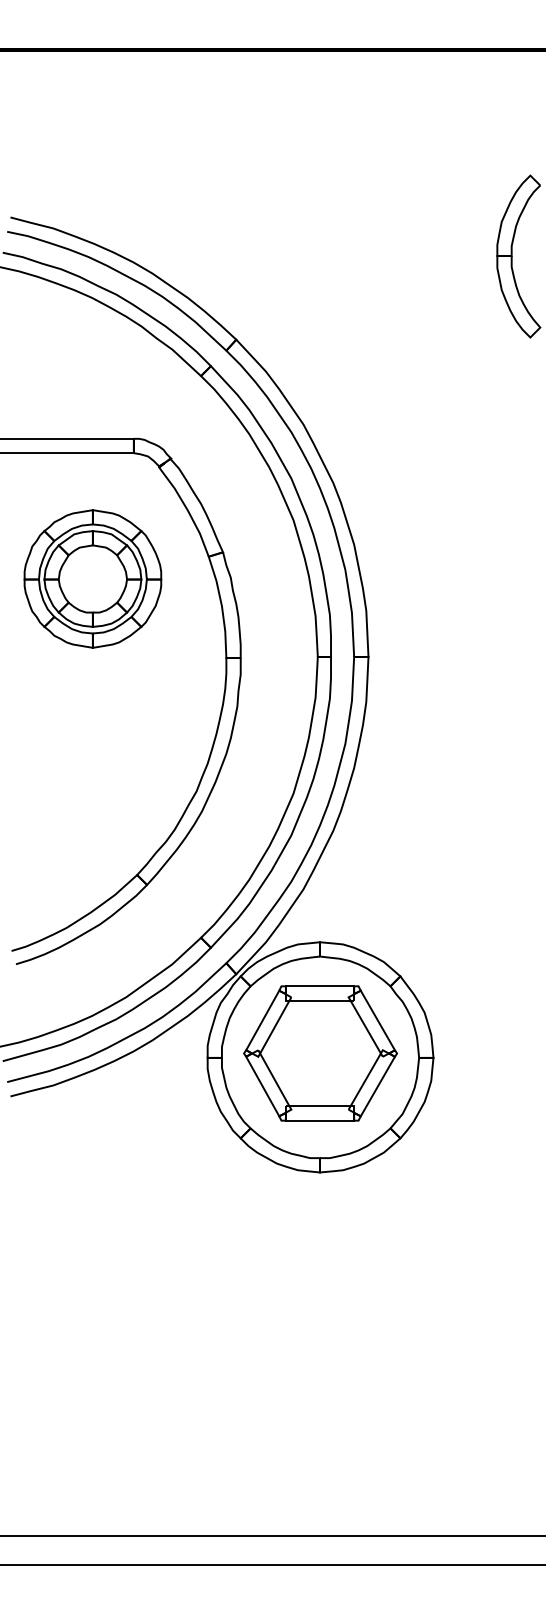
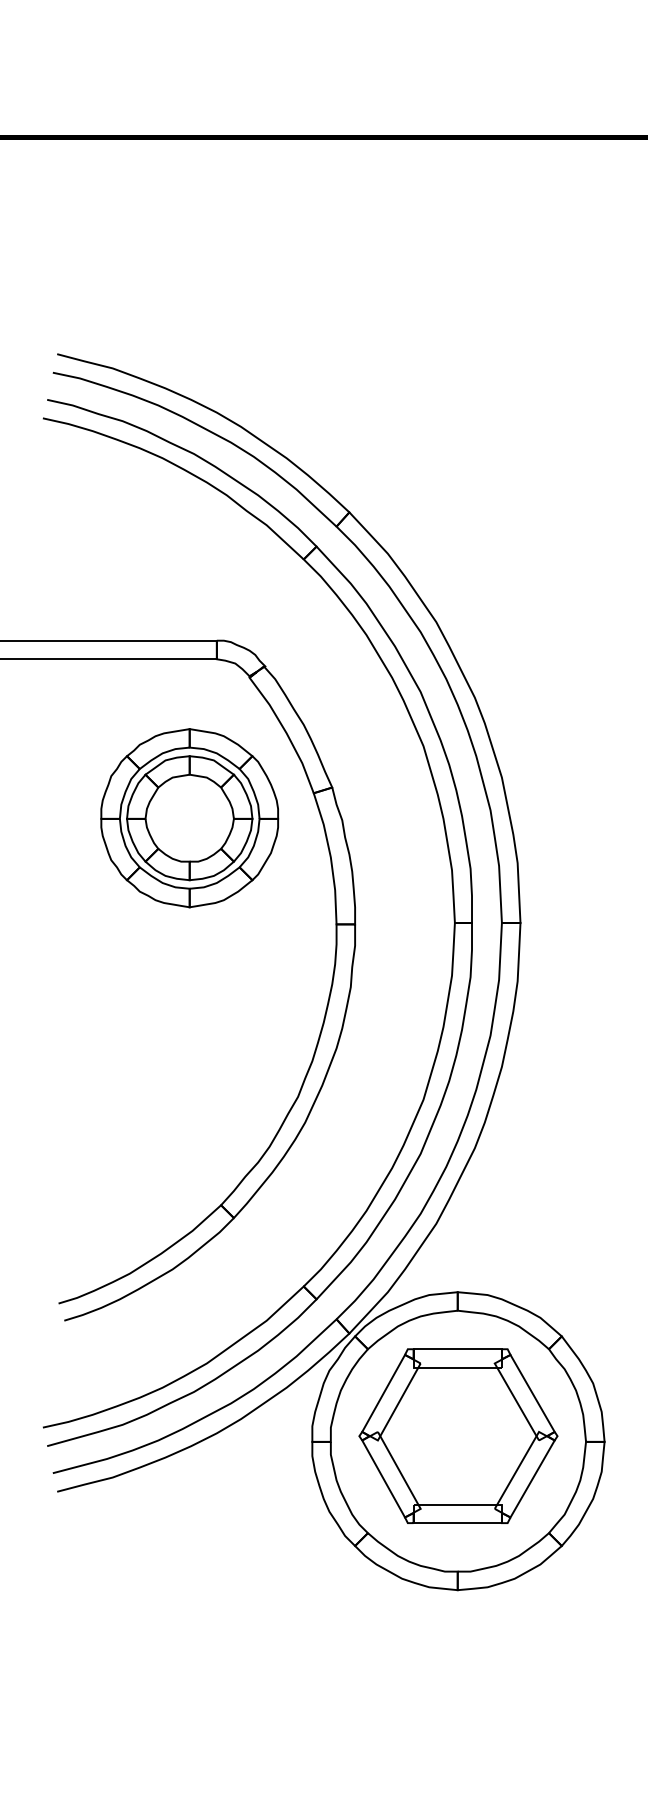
part: (92, 578) -> (189, 817), moved

